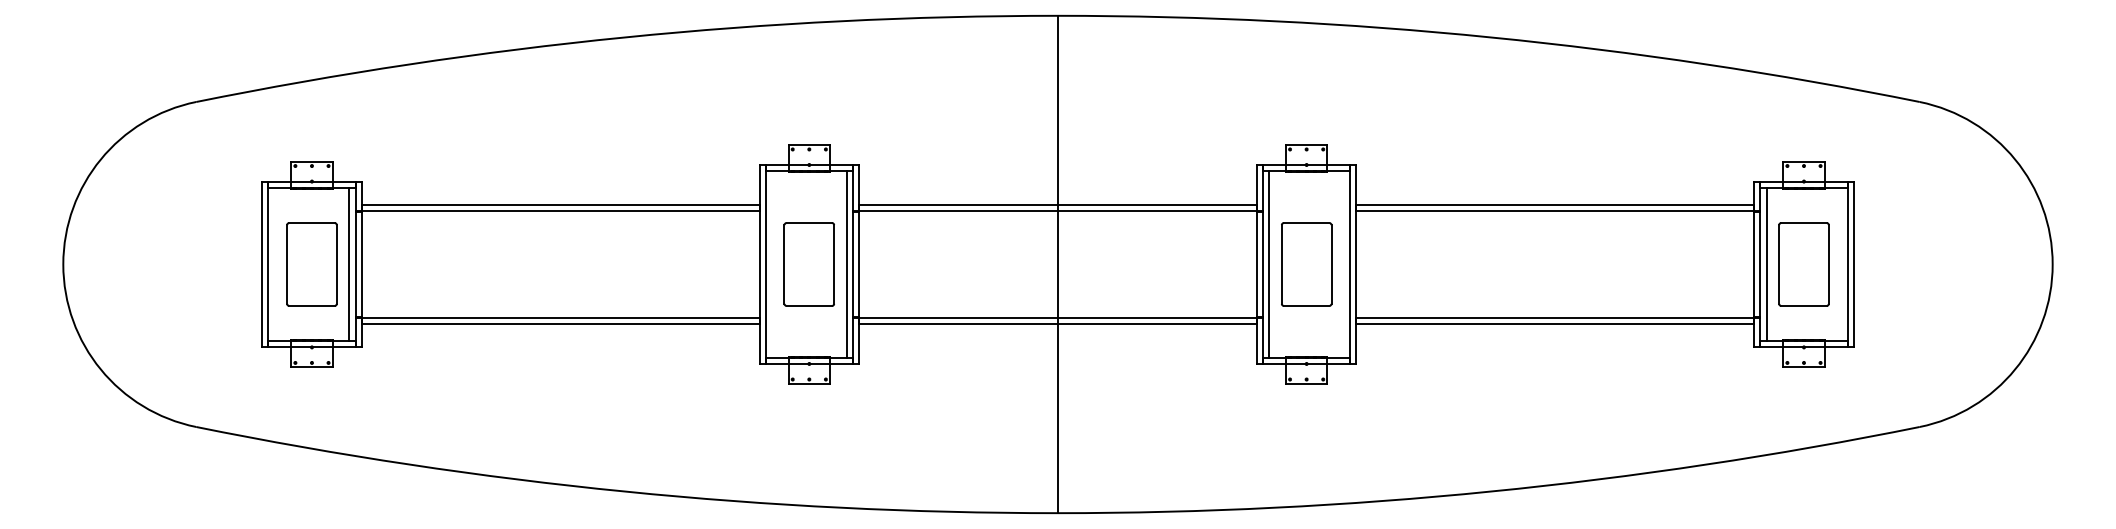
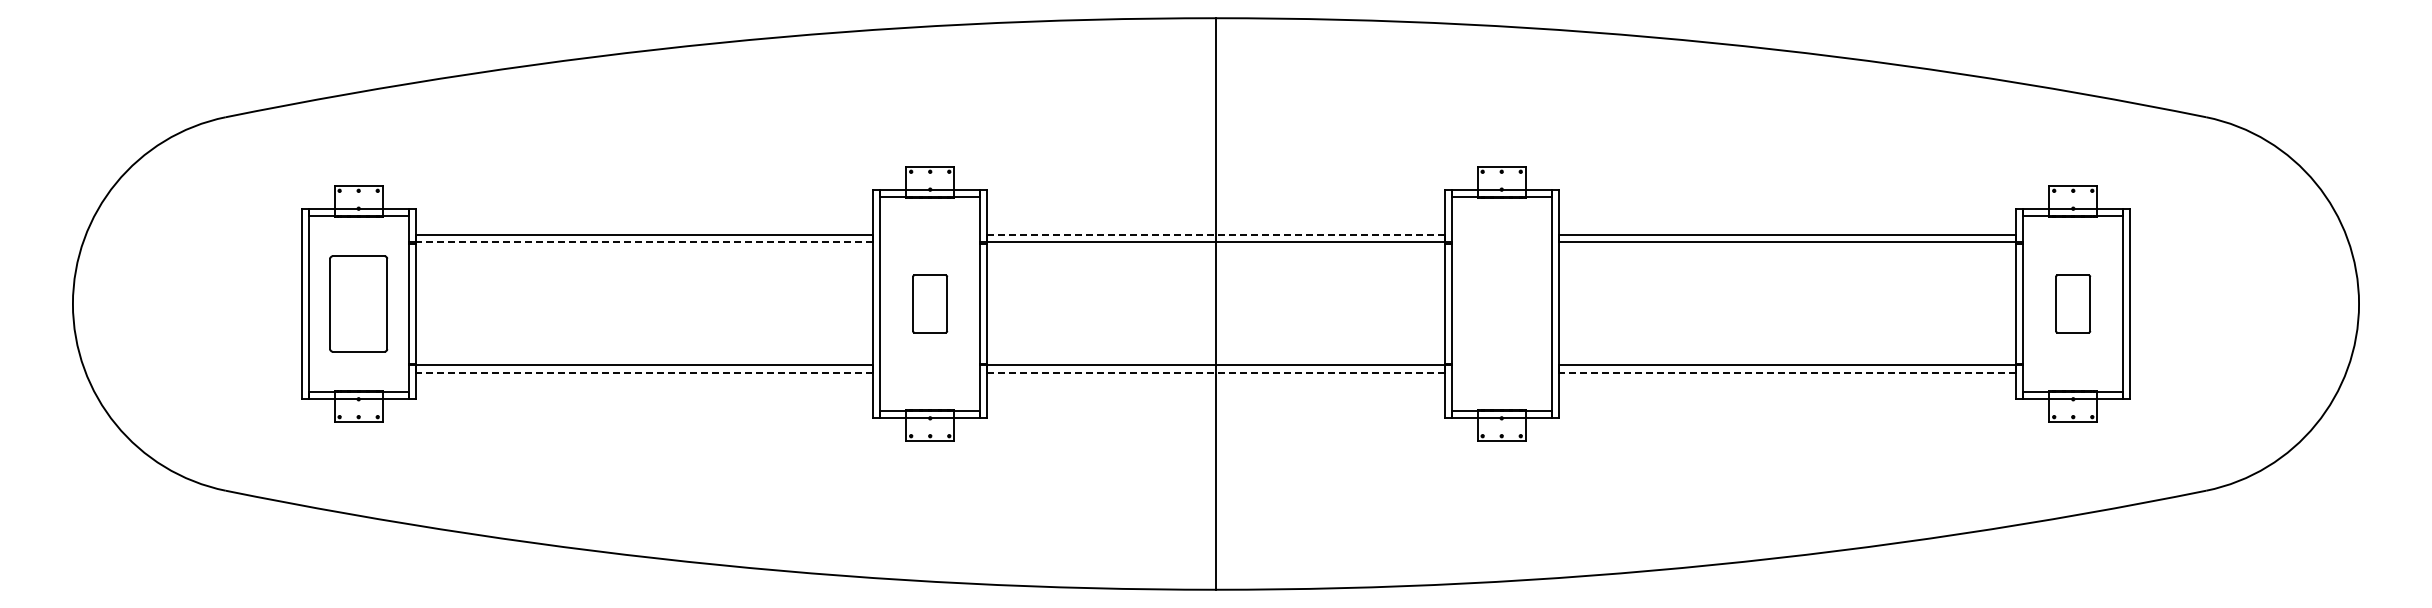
line: (1058, 204) -> (1216, 235), solid -> dashed
line: (560, 210) -> (644, 242), solid -> dashed
line: (349, 264) -> (401, 303), removed
part: (808, 264) -> (929, 303), size x0.6
line: (846, 264) -> (973, 303), removed
line: (1269, 264) -> (1458, 303), removed
part: (1306, 264) -> (1501, 303), removed
line: (1766, 264) -> (2030, 303), removed
part: (1803, 264) -> (2072, 303), size x0.6
line: (560, 324) -> (644, 372), solid -> dashed
line: (1058, 324) -> (1216, 372), solid -> dashed
line: (1555, 324) -> (1787, 372), solid -> dashed

